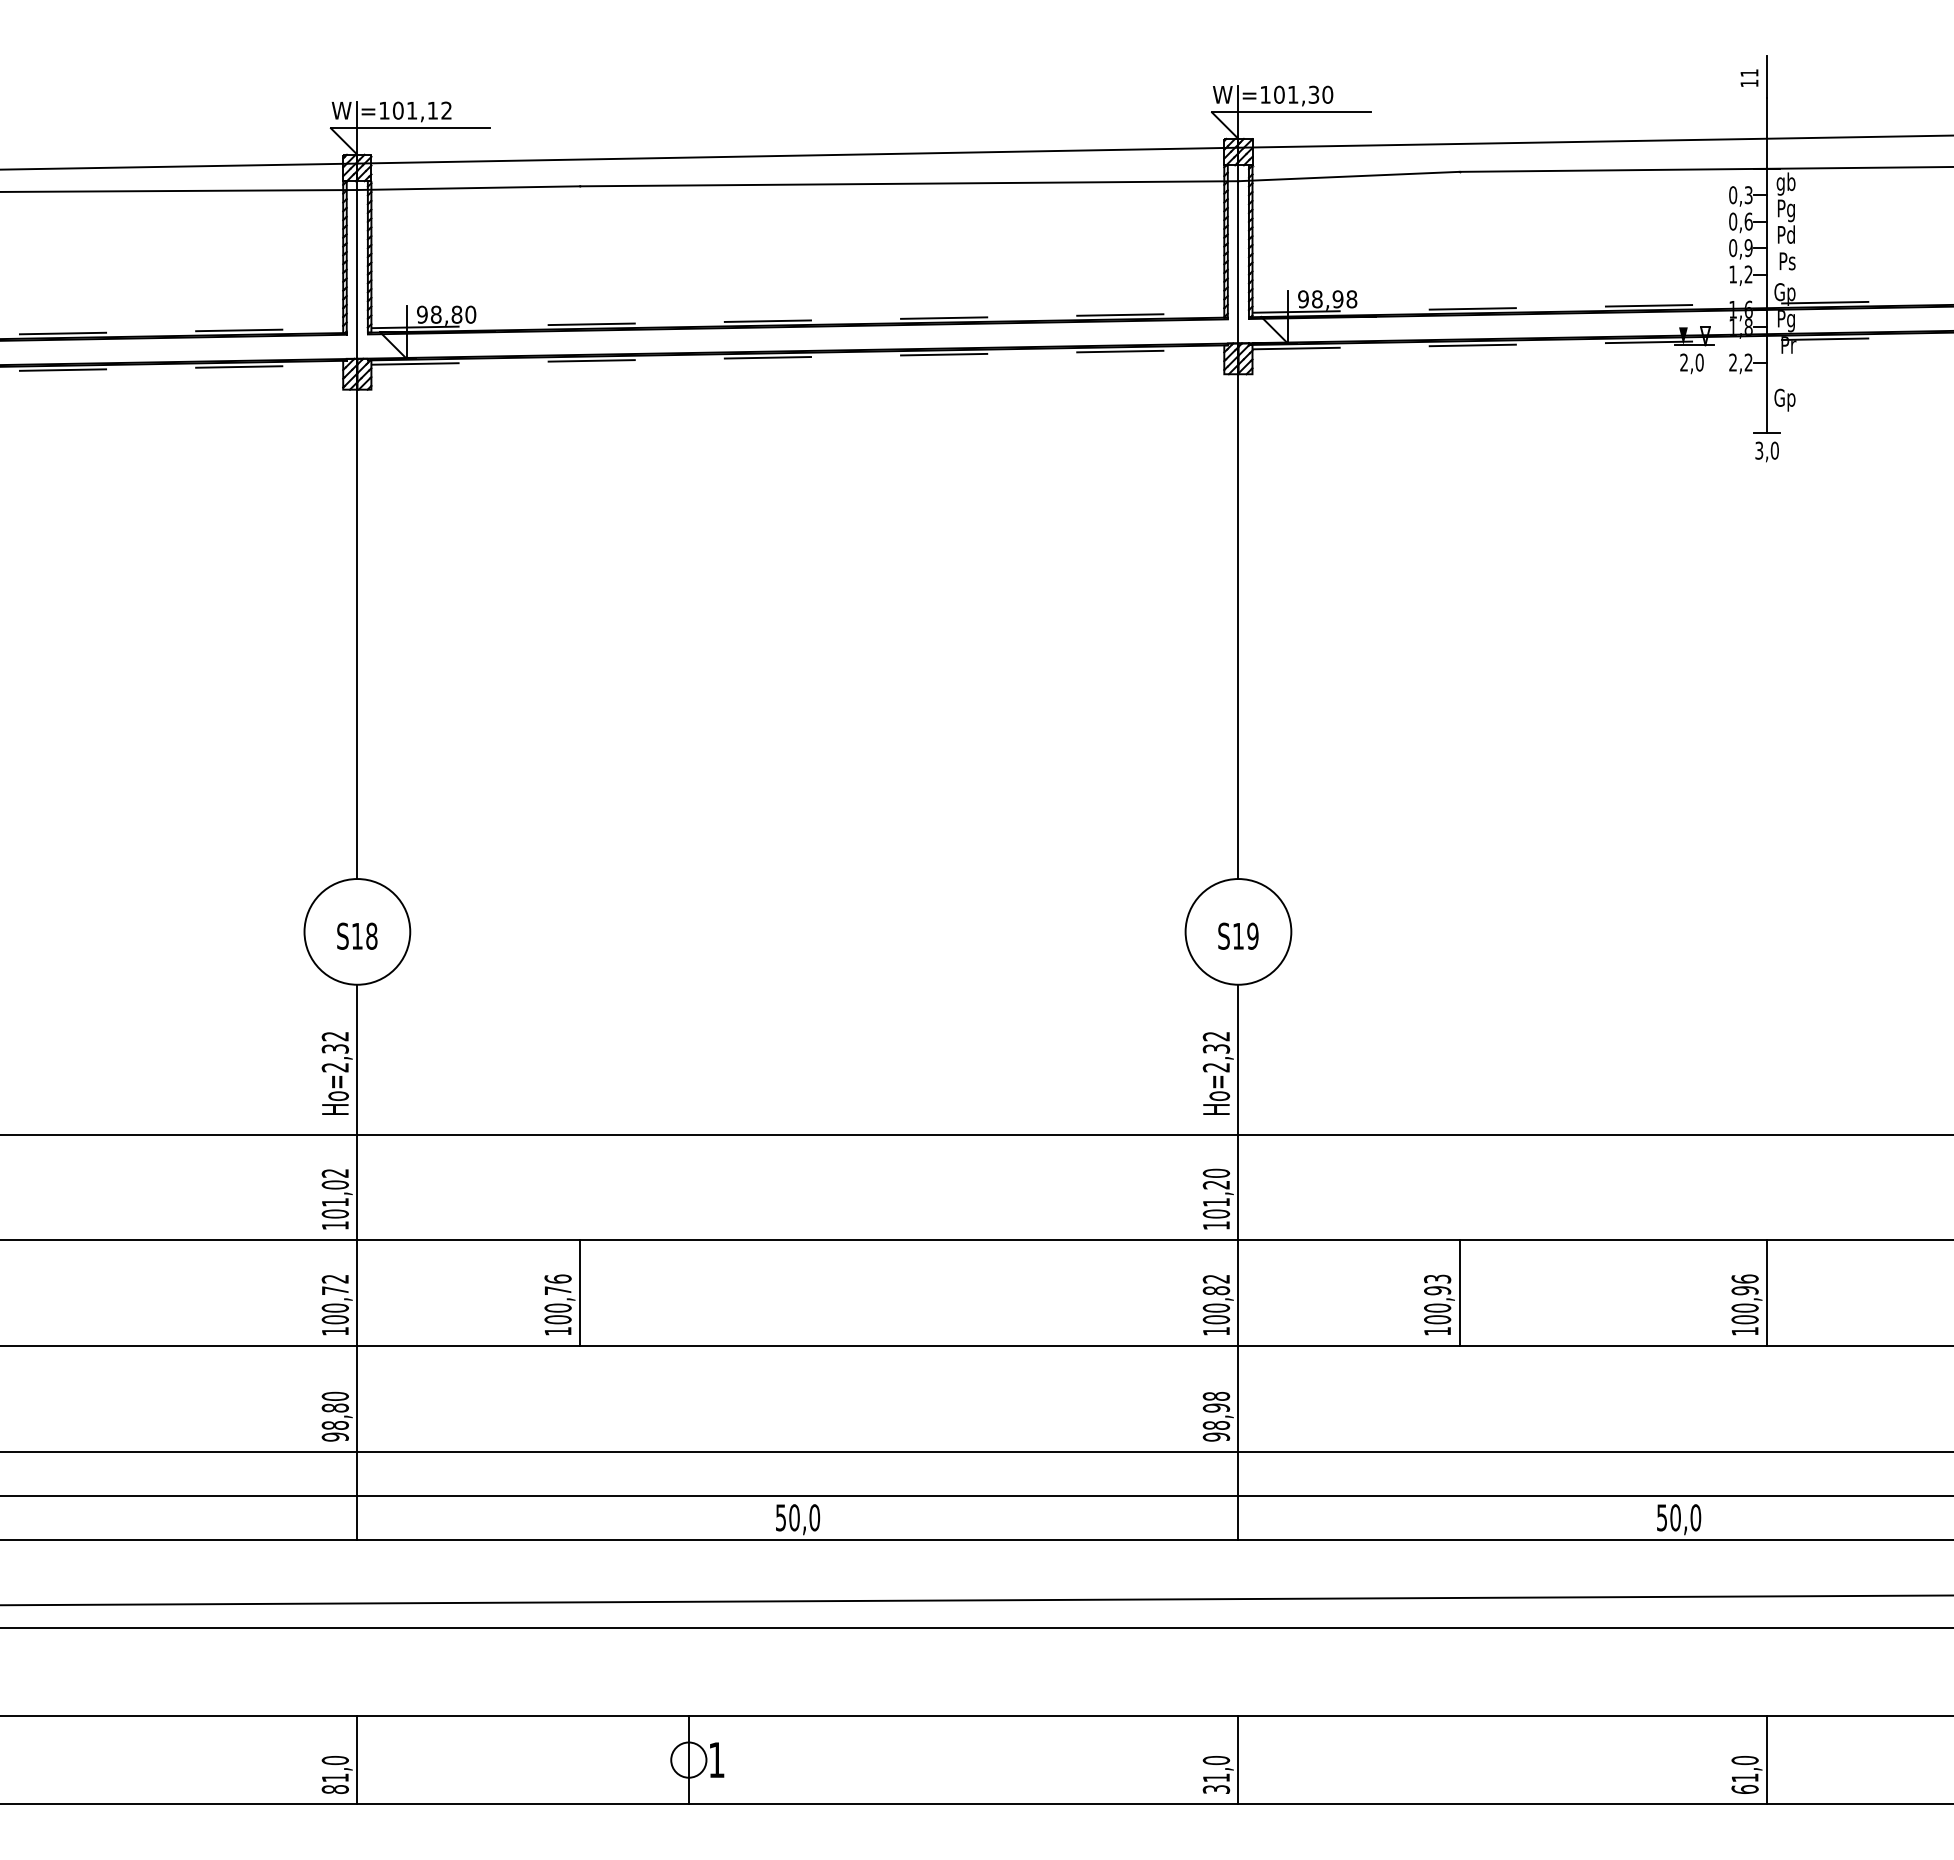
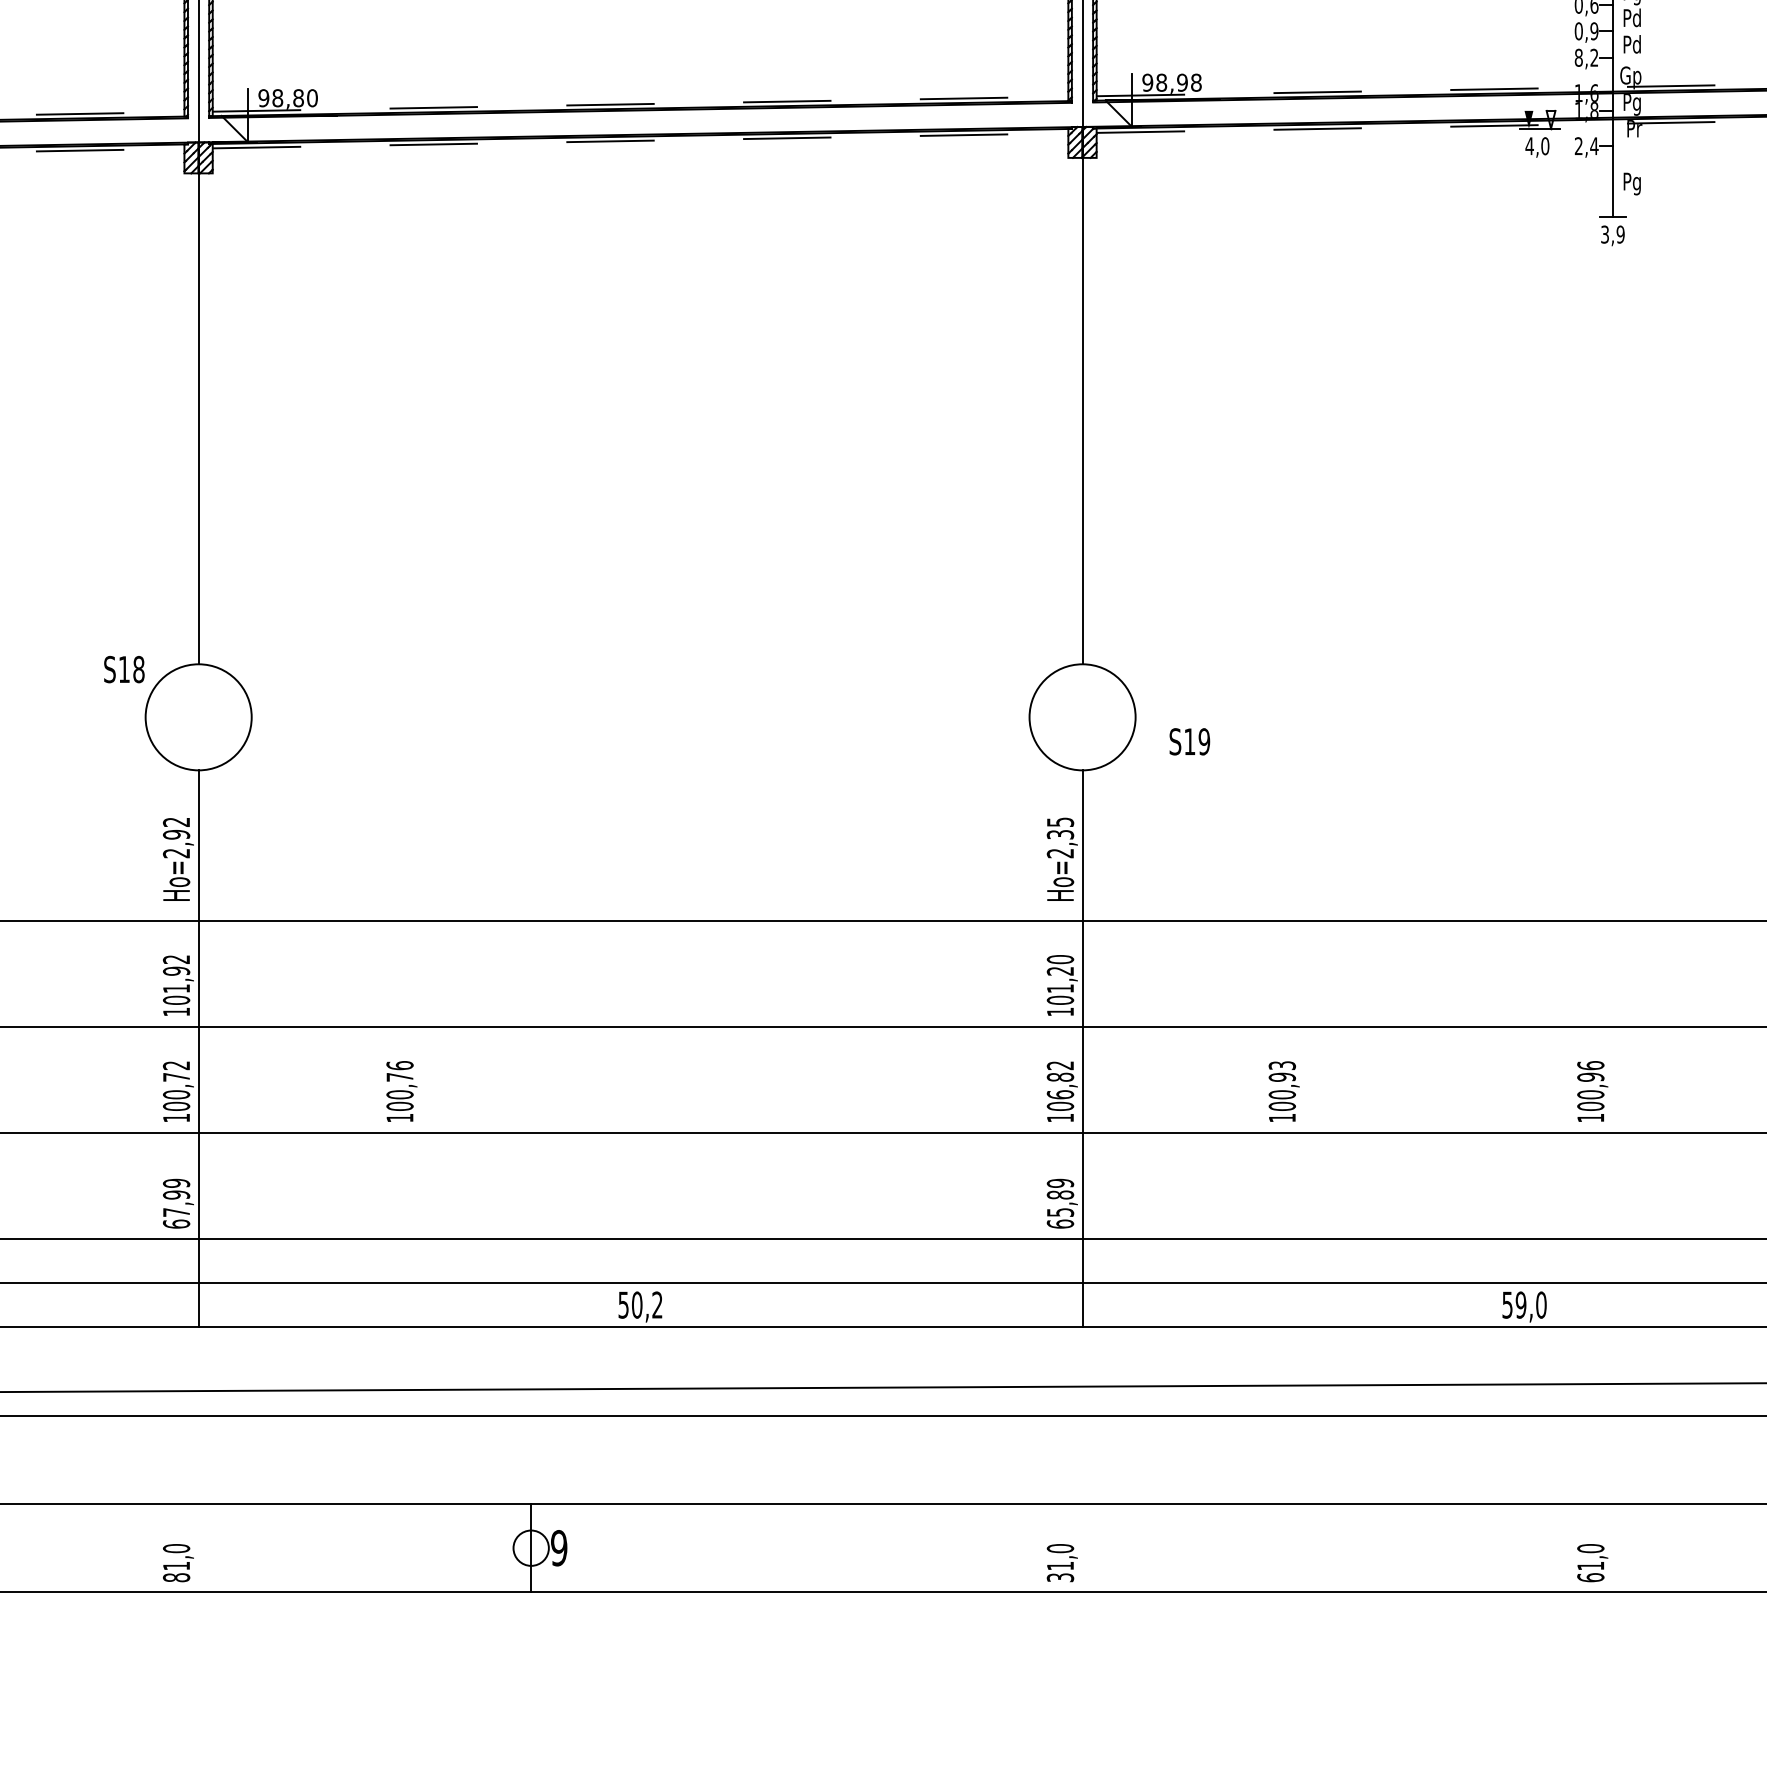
text: (1786, 260) -> (1632, 43), Ps -> Pd
text: (1733, 274) -> (1579, 57), 1,2 -> 8,2
text: (1683, 362) -> (1529, 146), 2,0 -> 4,0
text: (1748, 362) -> (1594, 146), 2,2 -> 2,4
text: (1784, 399) -> (1630, 183), Gp -> Pg
text: (1774, 450) -> (1620, 234), 3,0 -> 3,9
text: (357, 935) -> (124, 668), moved
text: (1238, 935) -> (1189, 741), moved
text: (1216, 1036) -> (1060, 822), Ho=2,32 -> Ho=2,35
text: (334, 1048) -> (175, 834), Ho=2,32 -> Ho=2,92
text: (335, 1184) -> (176, 970), 101,02 -> 101,92
line: (580, 1293) -> (422, 1080), removed
line: (1459, 1293) -> (1304, 1080), removed
line: (1767, 1293) -> (1613, 1080), removed
text: (1215, 1307) -> (1059, 1094), 100,82 -> 106,82
text: (334, 1416) -> (175, 1203), 98,80 -> 67,99
text: (1216, 1416) -> (1060, 1203), 98,98 -> 65,89
text: (814, 1517) -> (657, 1304), 50,0 -> 50,2
text: (1675, 1517) -> (1521, 1304), 50,0 -> 59,0
text: (716, 1759) -> (558, 1547), 1 -> 9
line: (357, 1760) -> (198, 1548), removed
line: (1238, 1760) -> (1082, 1548), removed
line: (1767, 1760) -> (1613, 1548), removed

